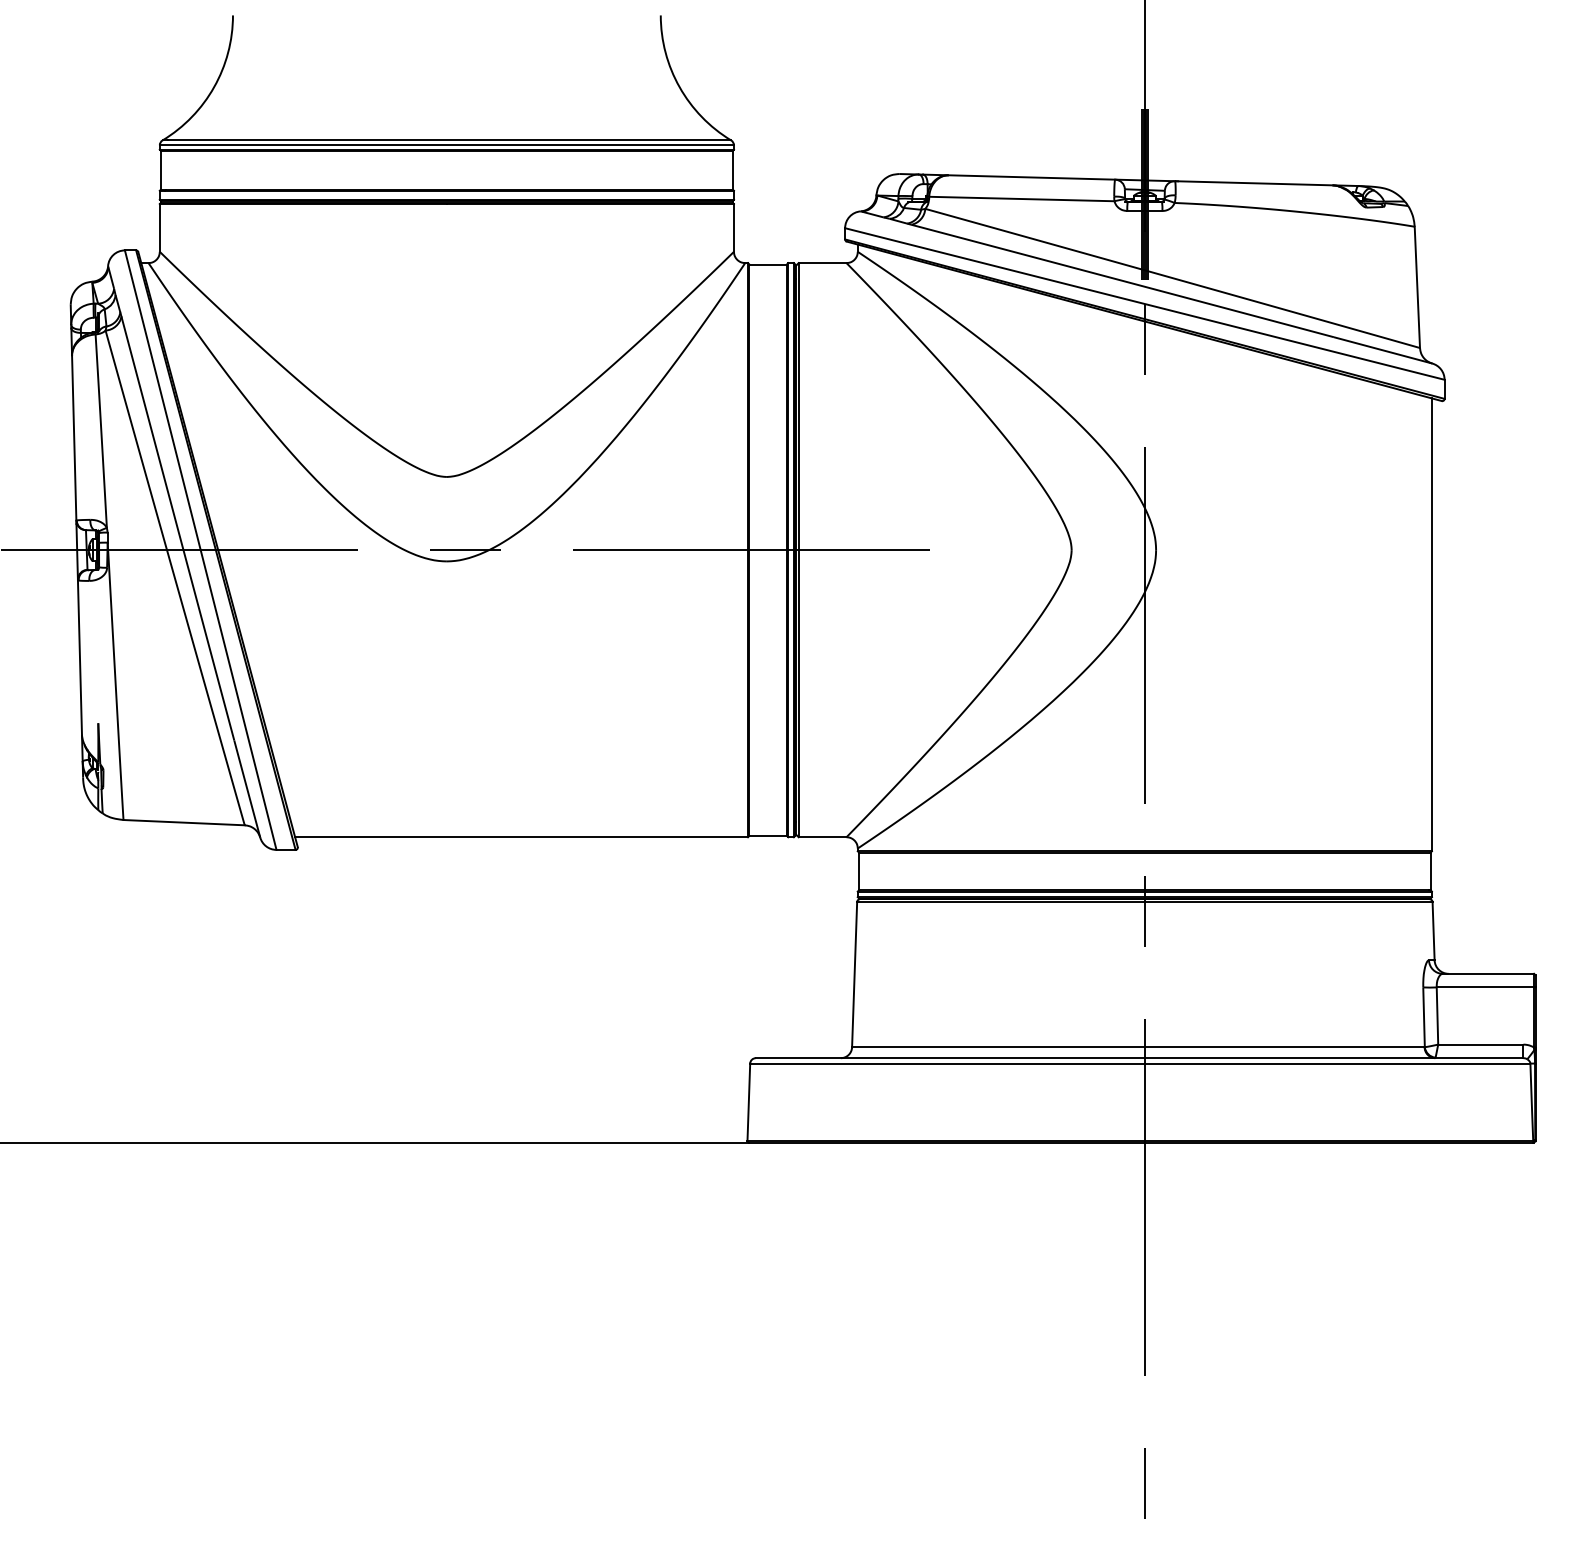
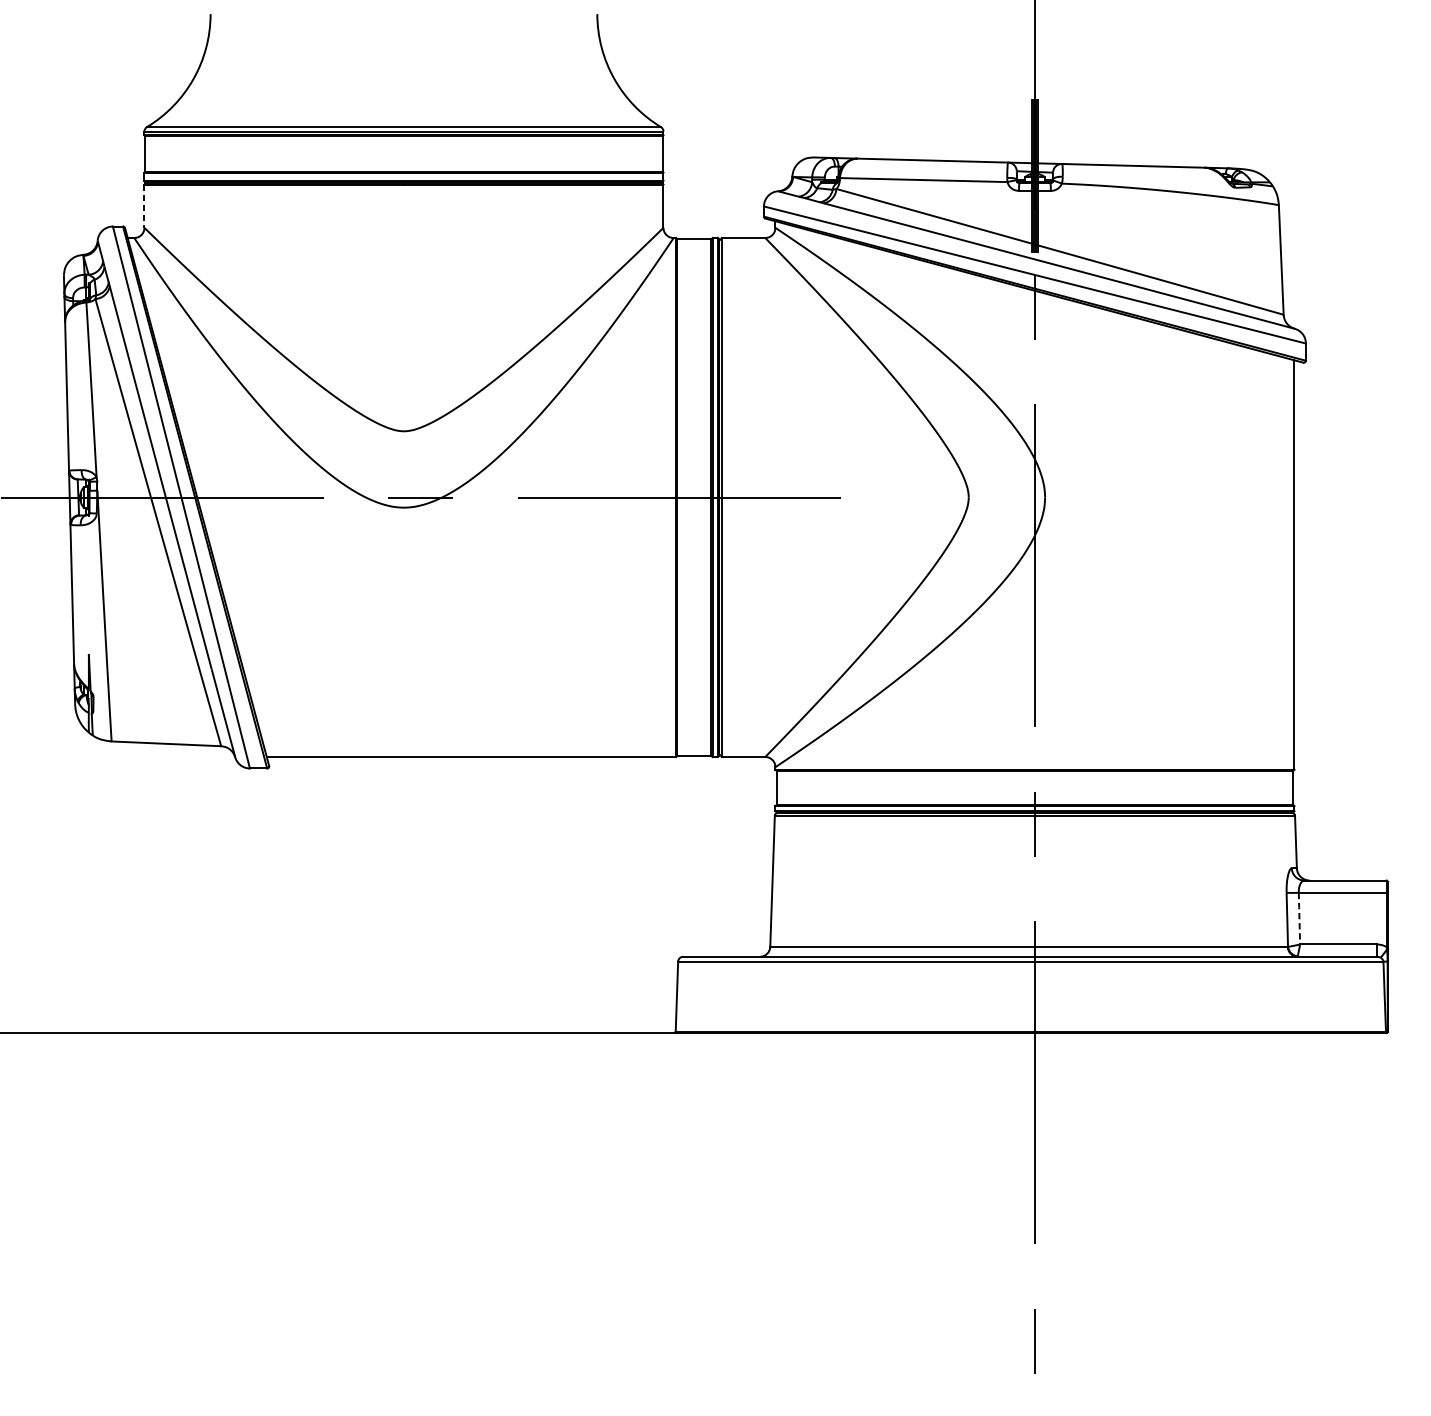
line: (159, 227) -> (144, 205), solid -> dashed
line: (1437, 1015) -> (1299, 918), solid -> dashed

